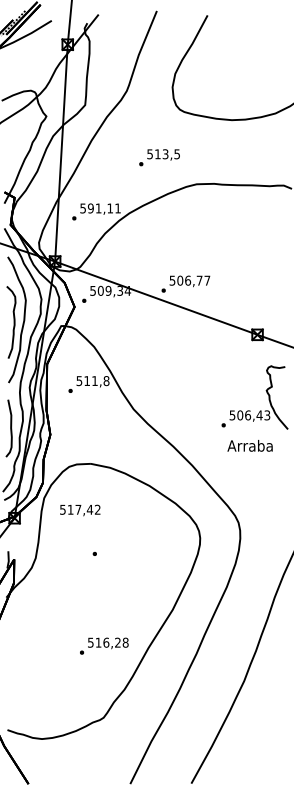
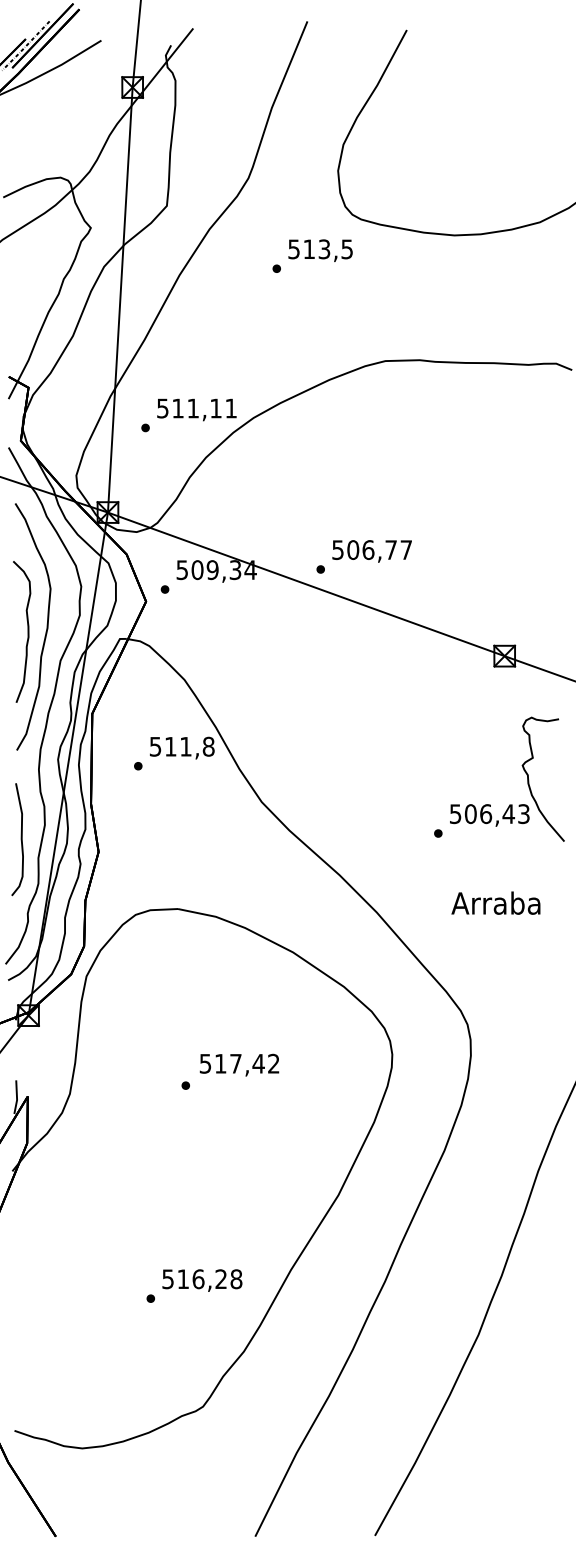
text: (159, 157) -> (312, 255), moved
text: (90, 208) -> (177, 408), 591,11 -> 511,11
text: (249, 445) -> (494, 902), moved
text: (80, 510) -> (239, 1065), moved
text: (104, 645) -> (194, 1284), moved

